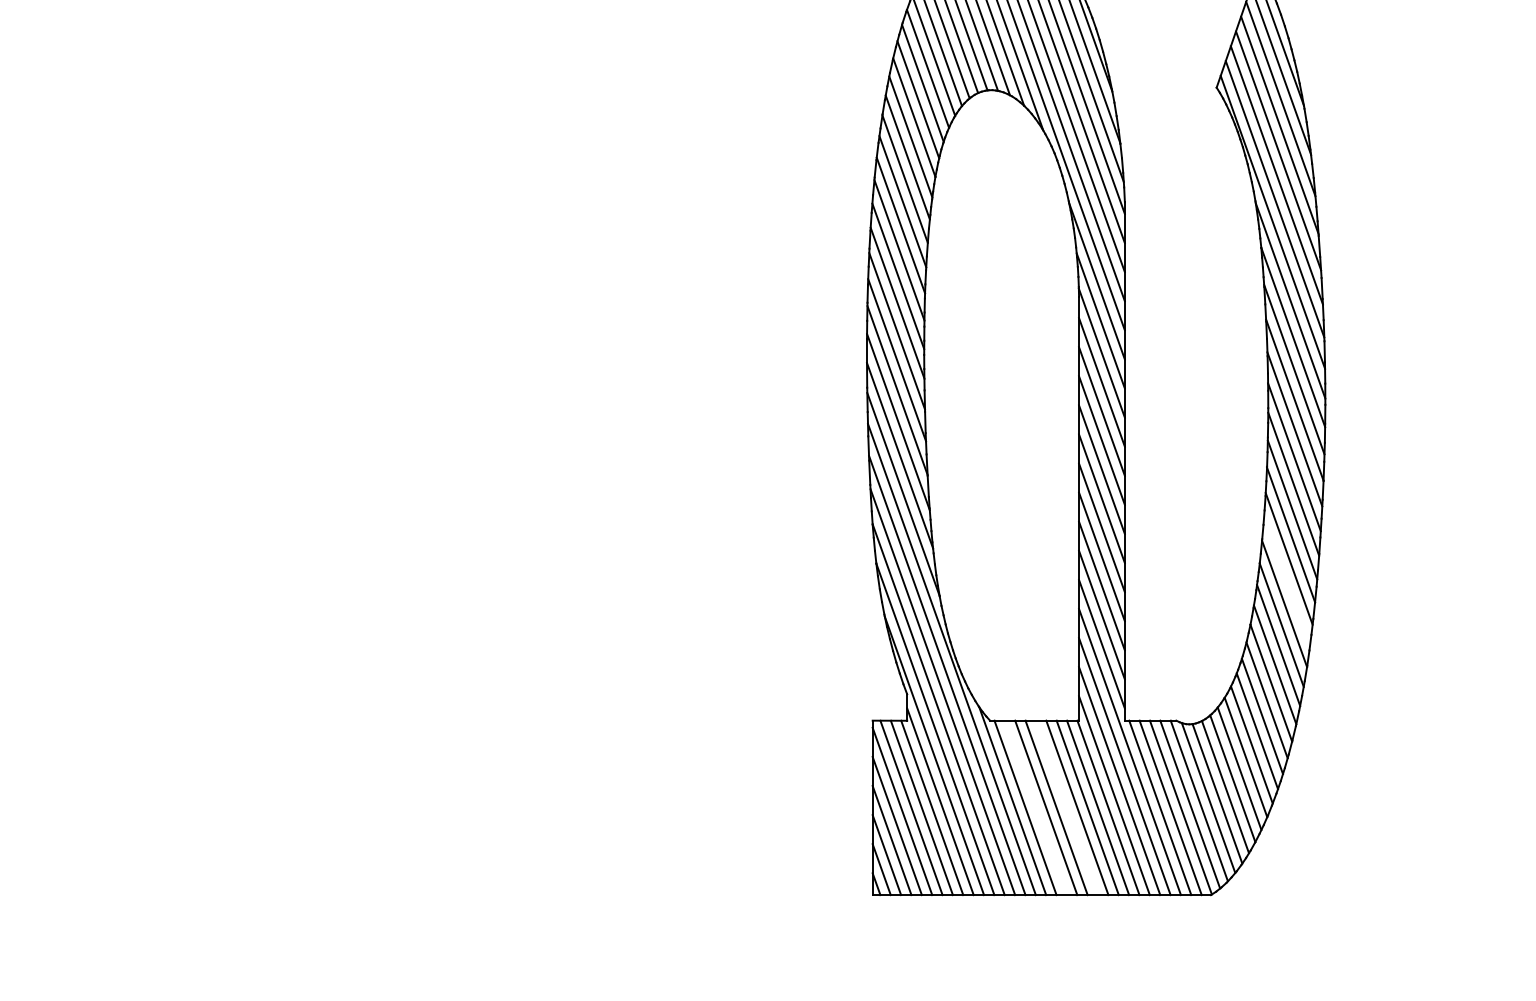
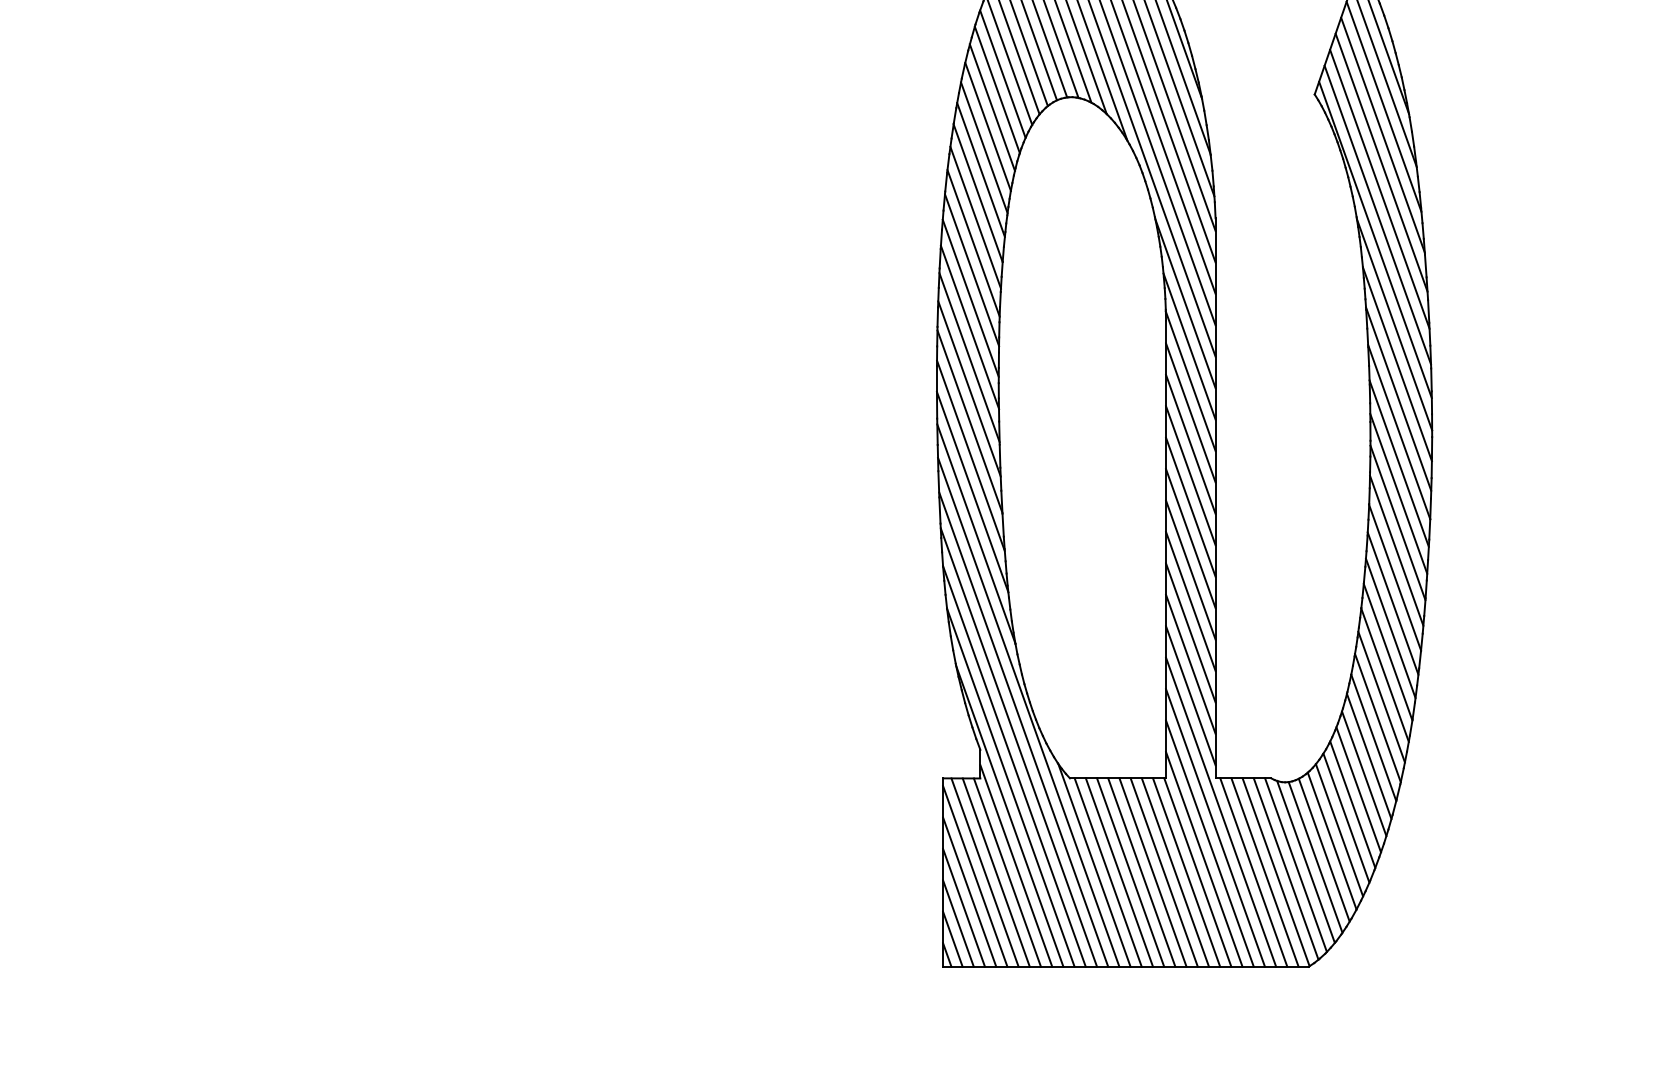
line: (1286, 581) -> (1390, 628), added
line: (1035, 807) -> (1119, 872), added
line: (1066, 807) -> (1152, 872), added

